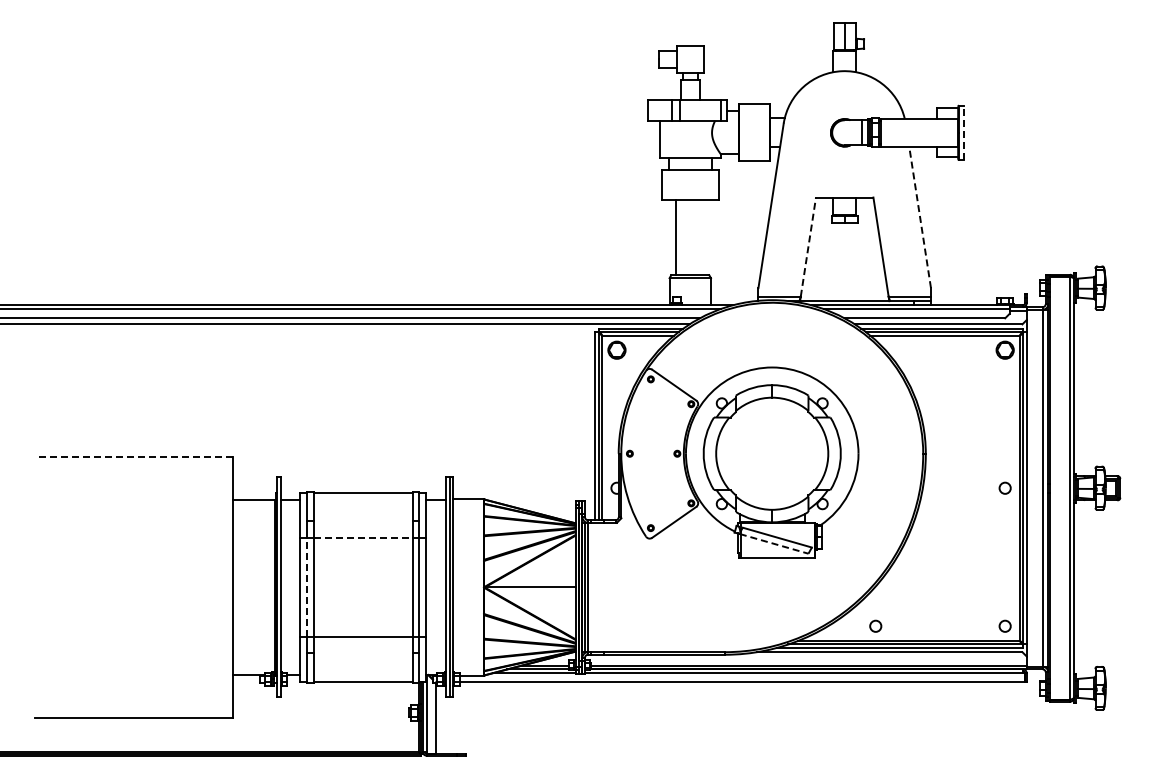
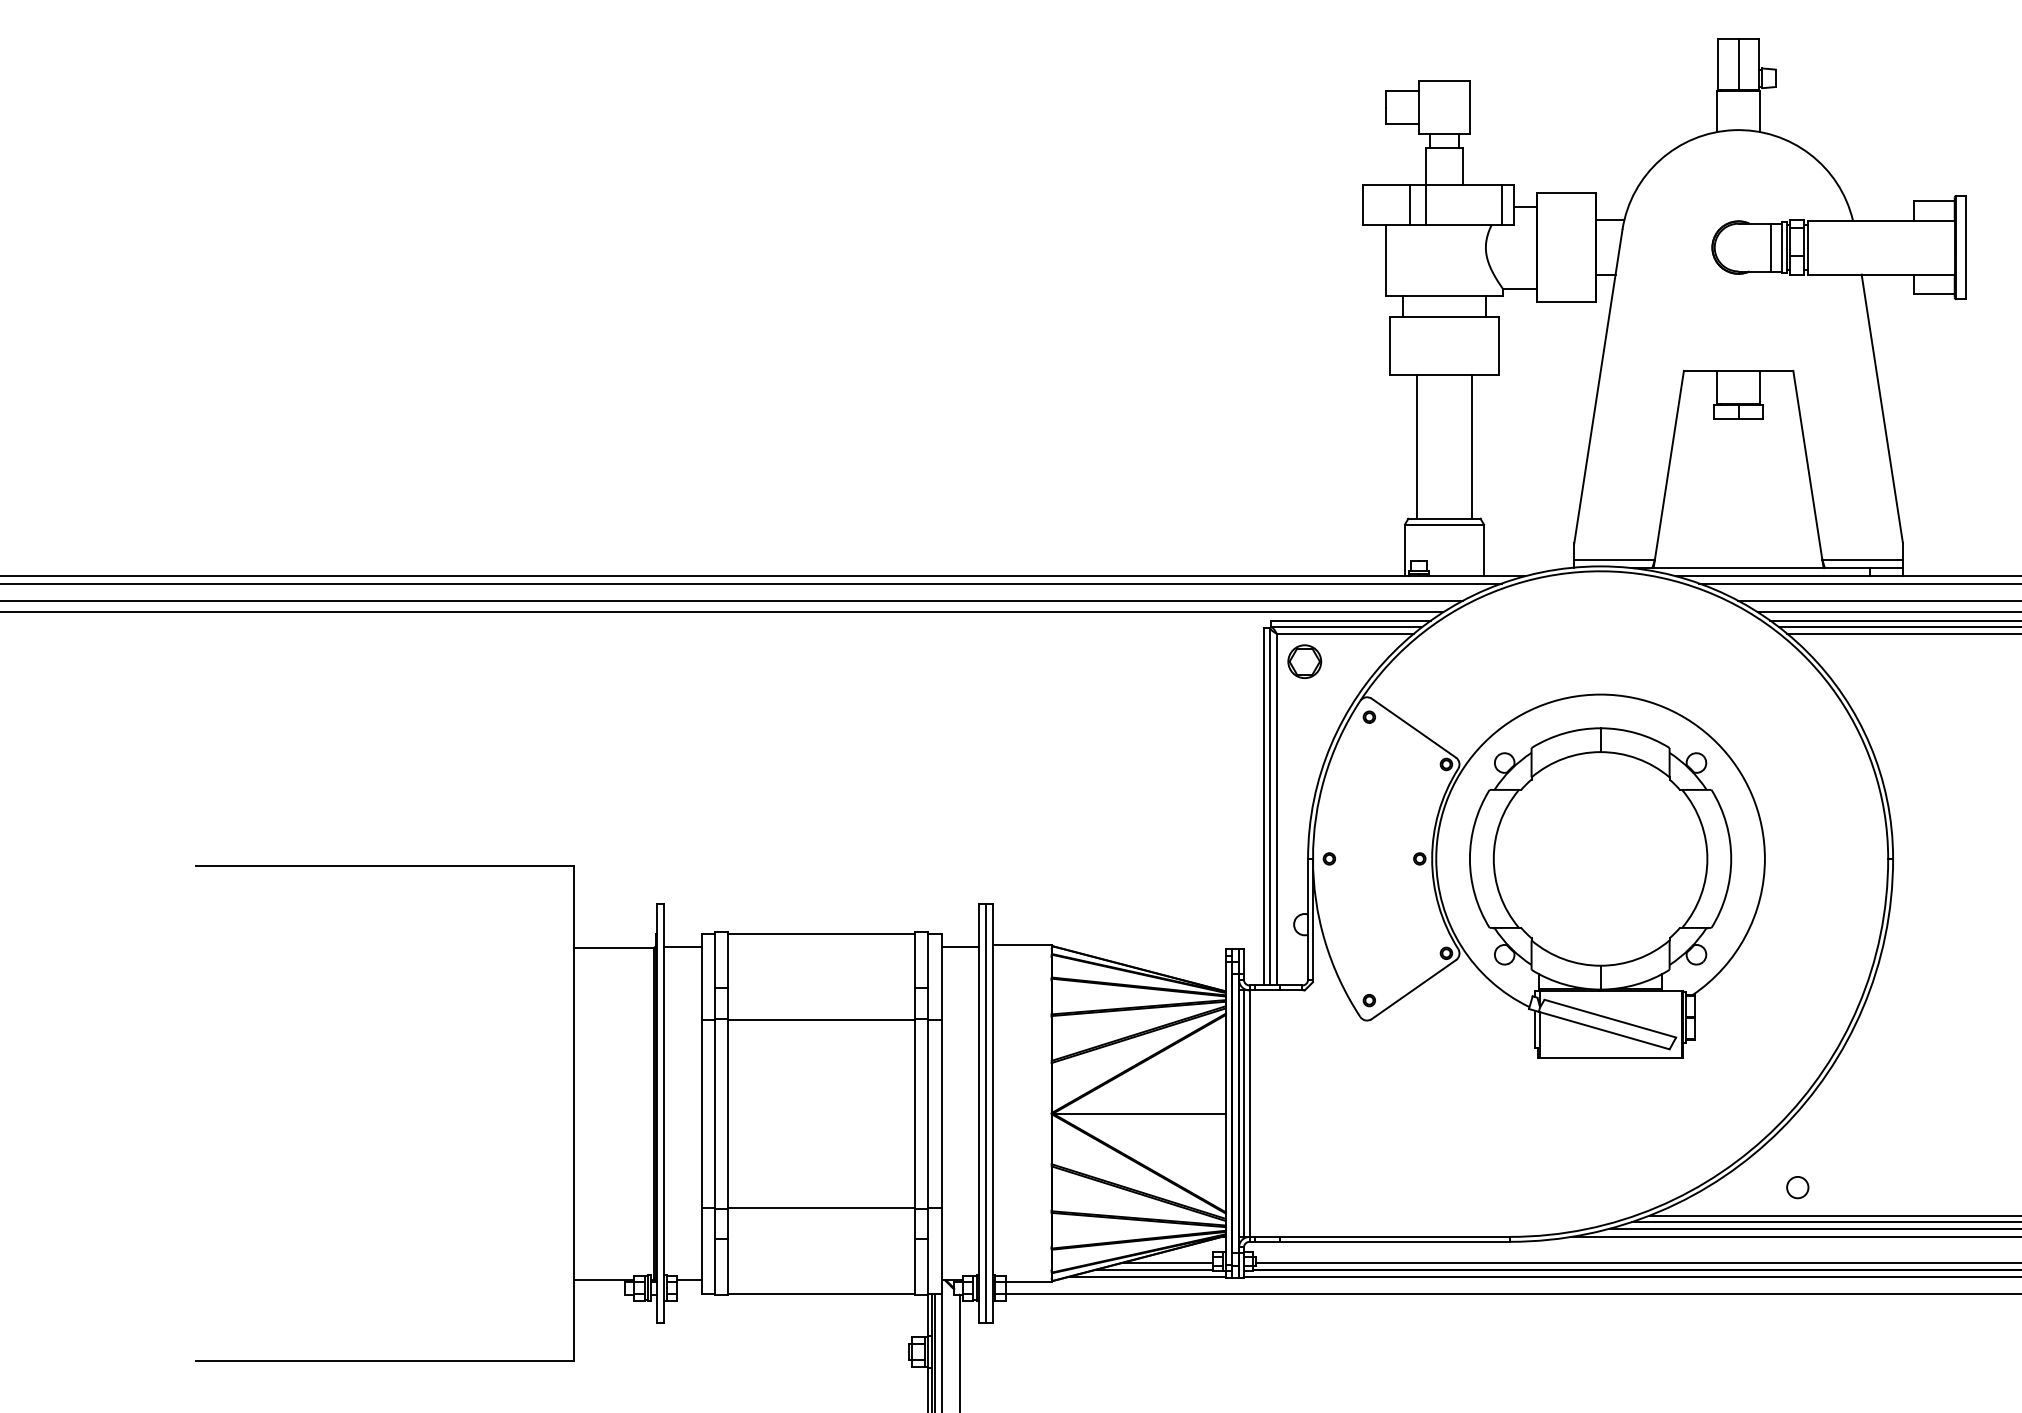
line: (964, 132) -> (1966, 246), dashed -> solid
line: (920, 217) -> (1882, 408), dashed -> solid
line: (704, 237) -> (1471, 446), added
line: (808, 246) -> (1669, 464), dashed -> solid
line: (133, 457) -> (383, 866), dashed -> solid
line: (363, 538) -> (821, 1020), dashed -> solid
line: (774, 543) -> (1604, 1029), dashed -> solid
line: (307, 587) -> (715, 1113), dashed -> solid

